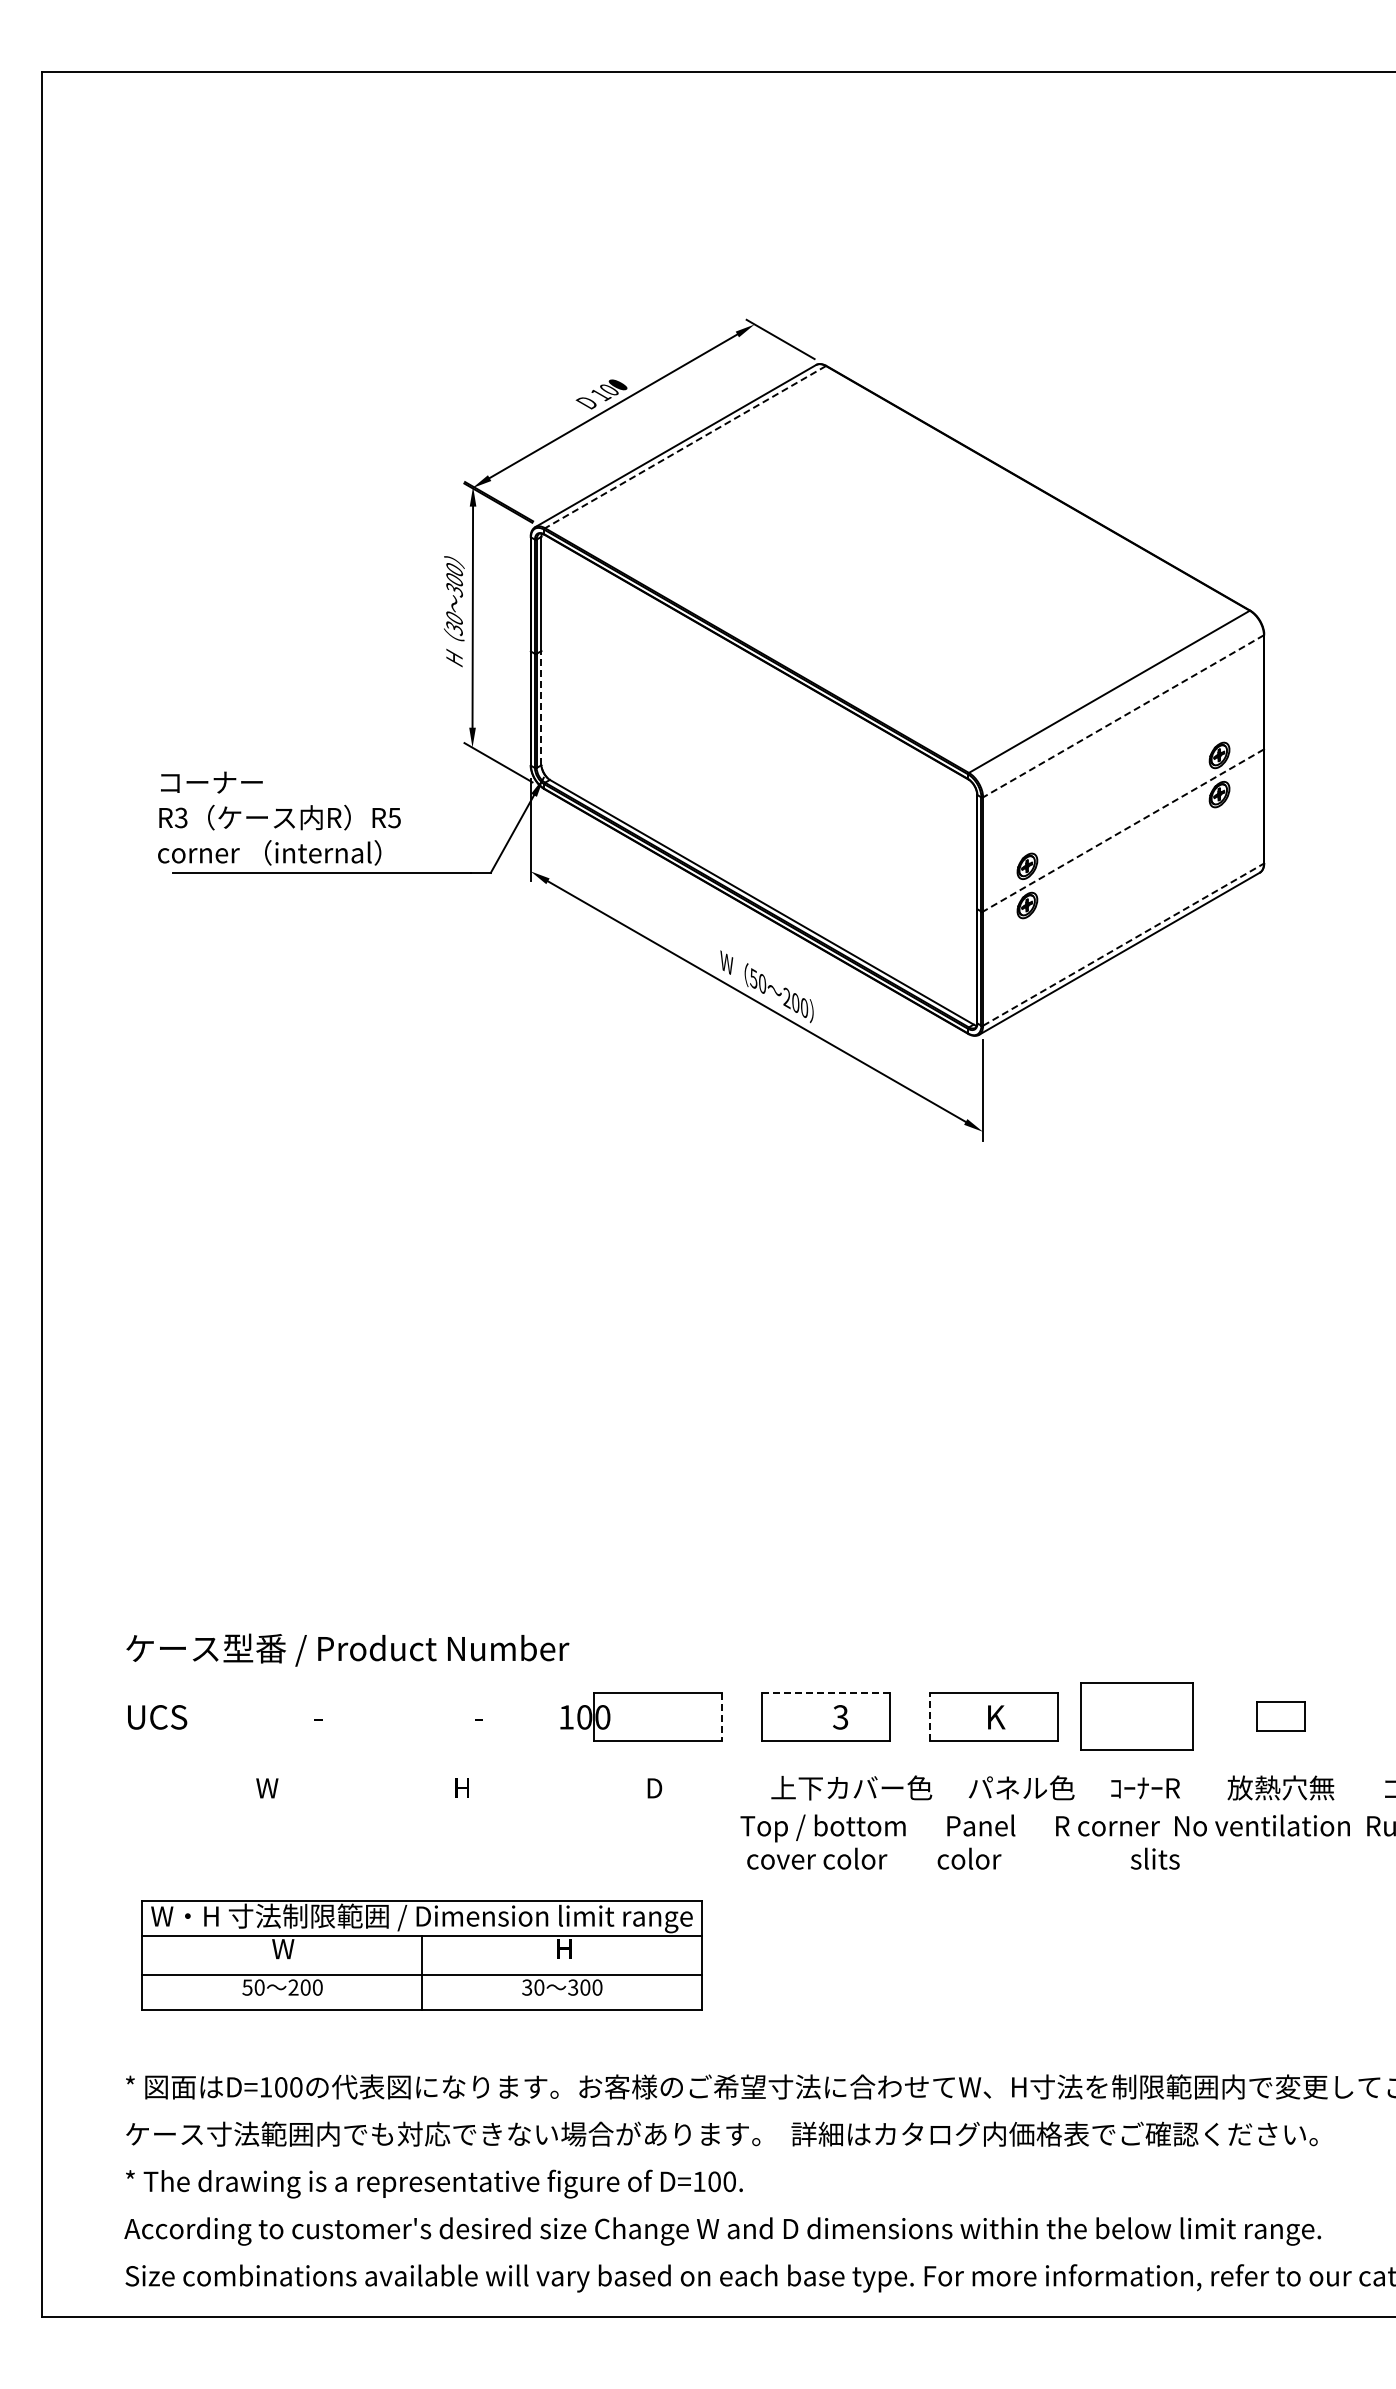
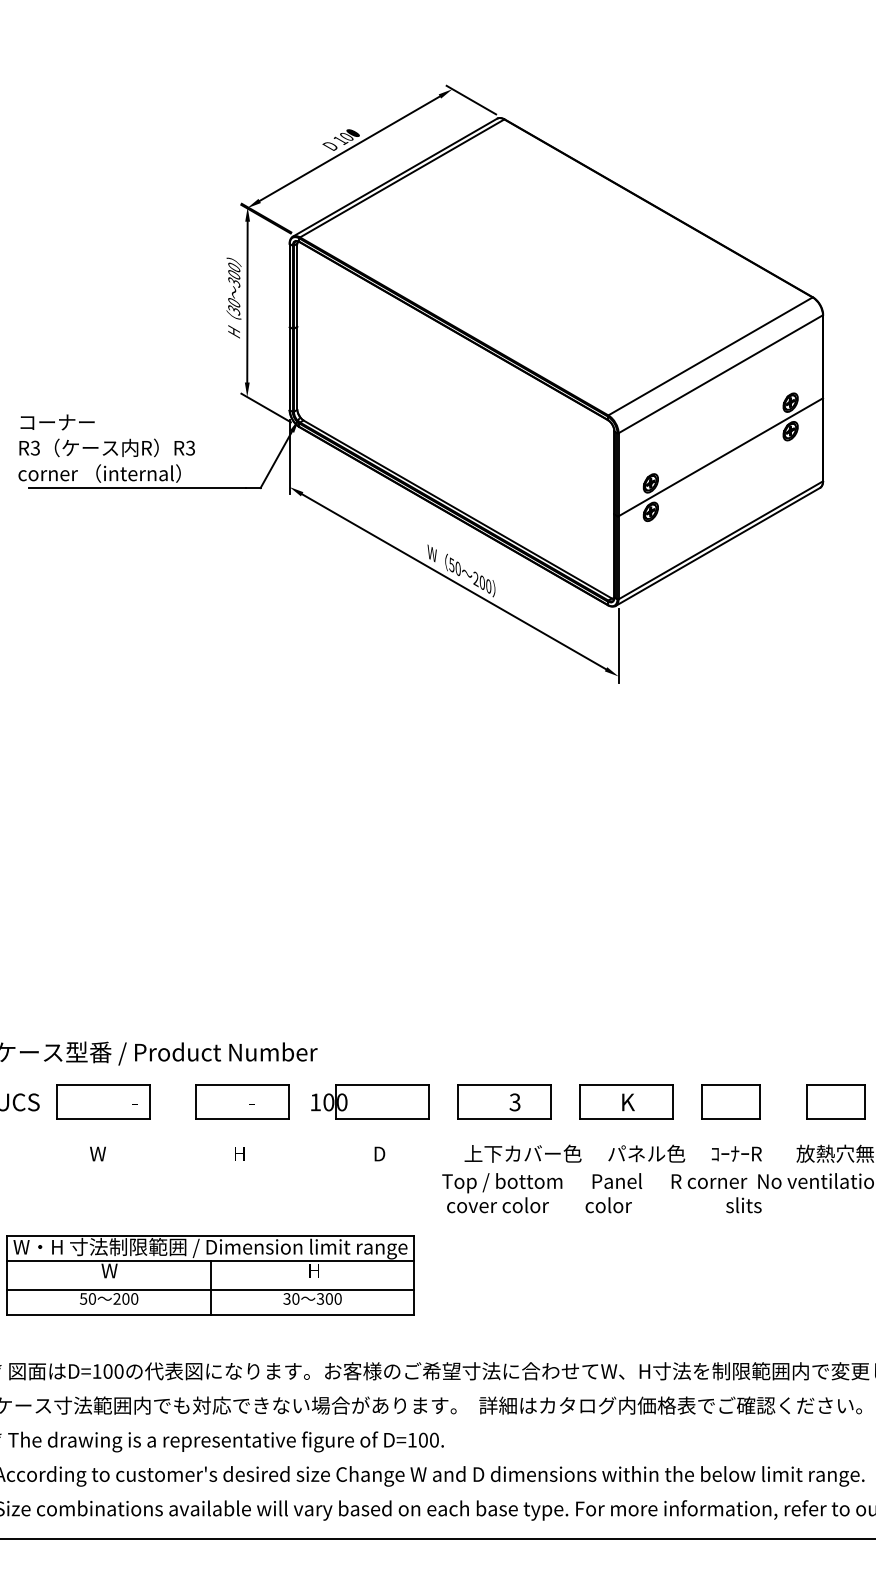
line: (685, 447) -> (402, 178), dashed -> solid
line: (541, 707) -> (297, 367), dashed -> solid
line: (1123, 716) -> (720, 374), dashed -> solid
text: (394, 817) -> (190, 447), R5 -> R3
line: (1123, 830) -> (720, 457), dashed -> solid
line: (1123, 944) -> (720, 540), dashed -> solid
line: (825, 1692) -> (504, 1084), dashed -> solid
part: (274, 1716) -> (103, 1101), added
part: (465, 1716) -> (242, 1101), added
line: (721, 1716) -> (428, 1101), dashed -> solid
line: (929, 1716) -> (579, 1101), dashed -> solid
part: (1137, 1716) -> (730, 1101), size x0.71
part: (1280, 1716) -> (834, 1101), size x1.67

